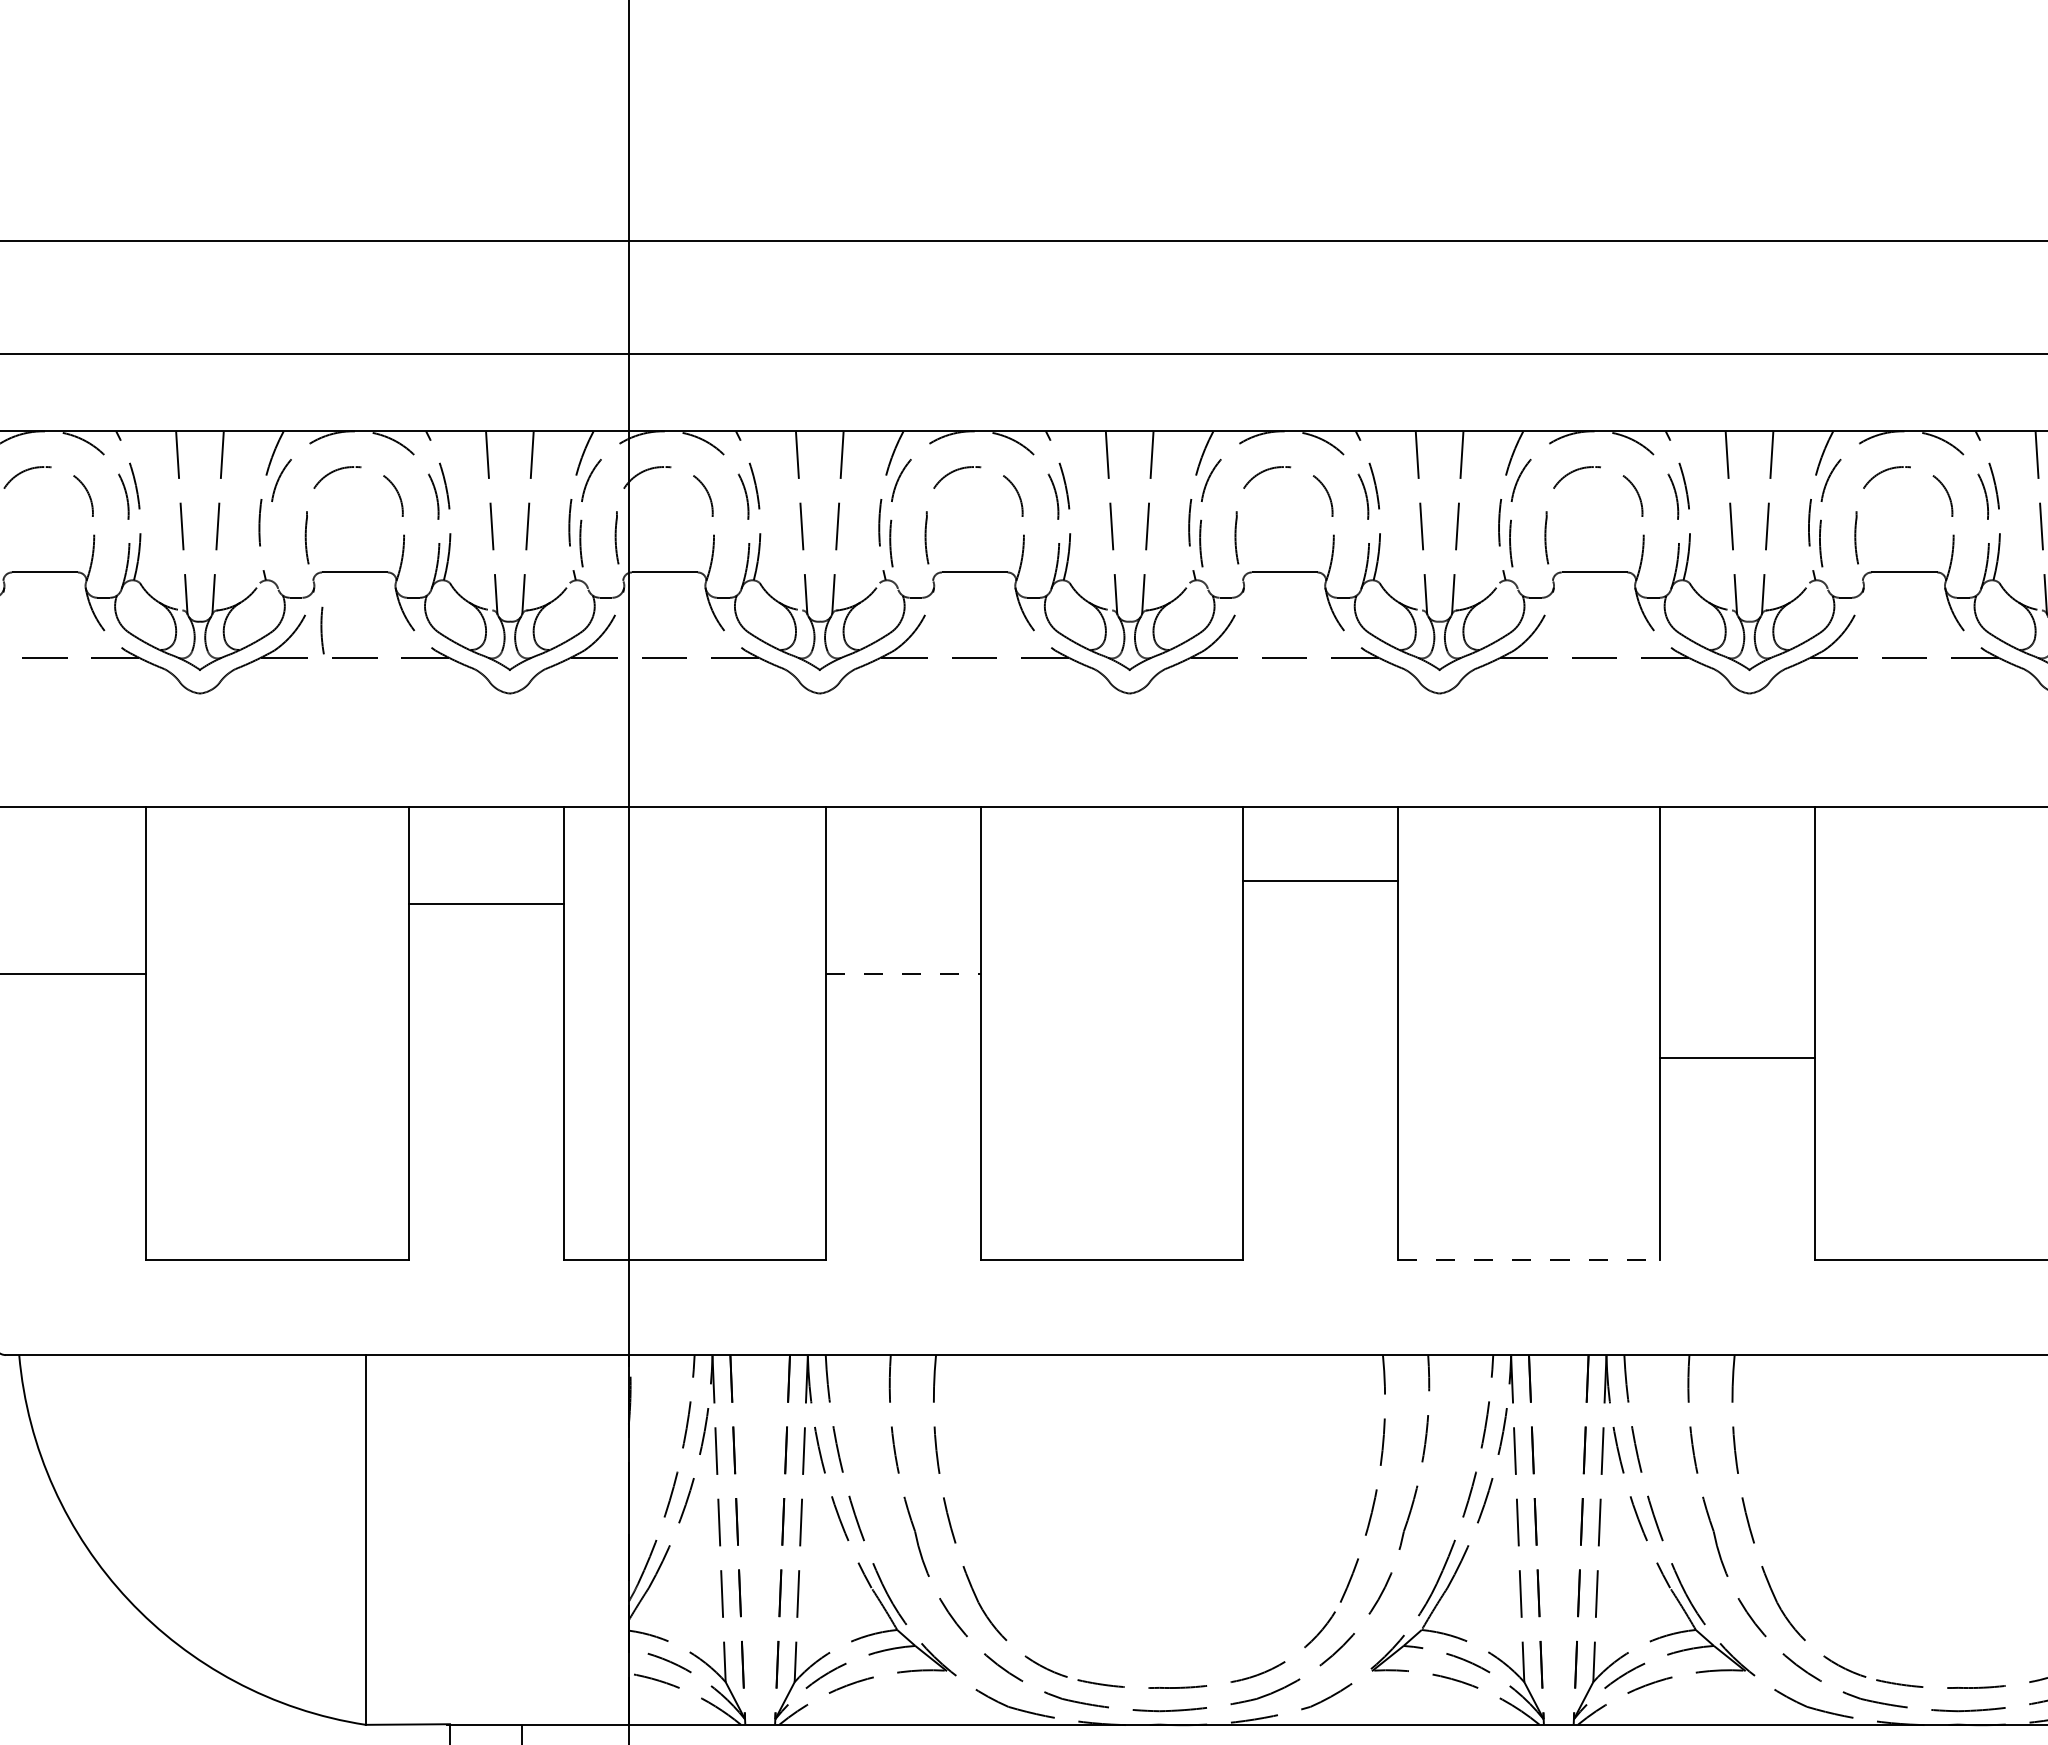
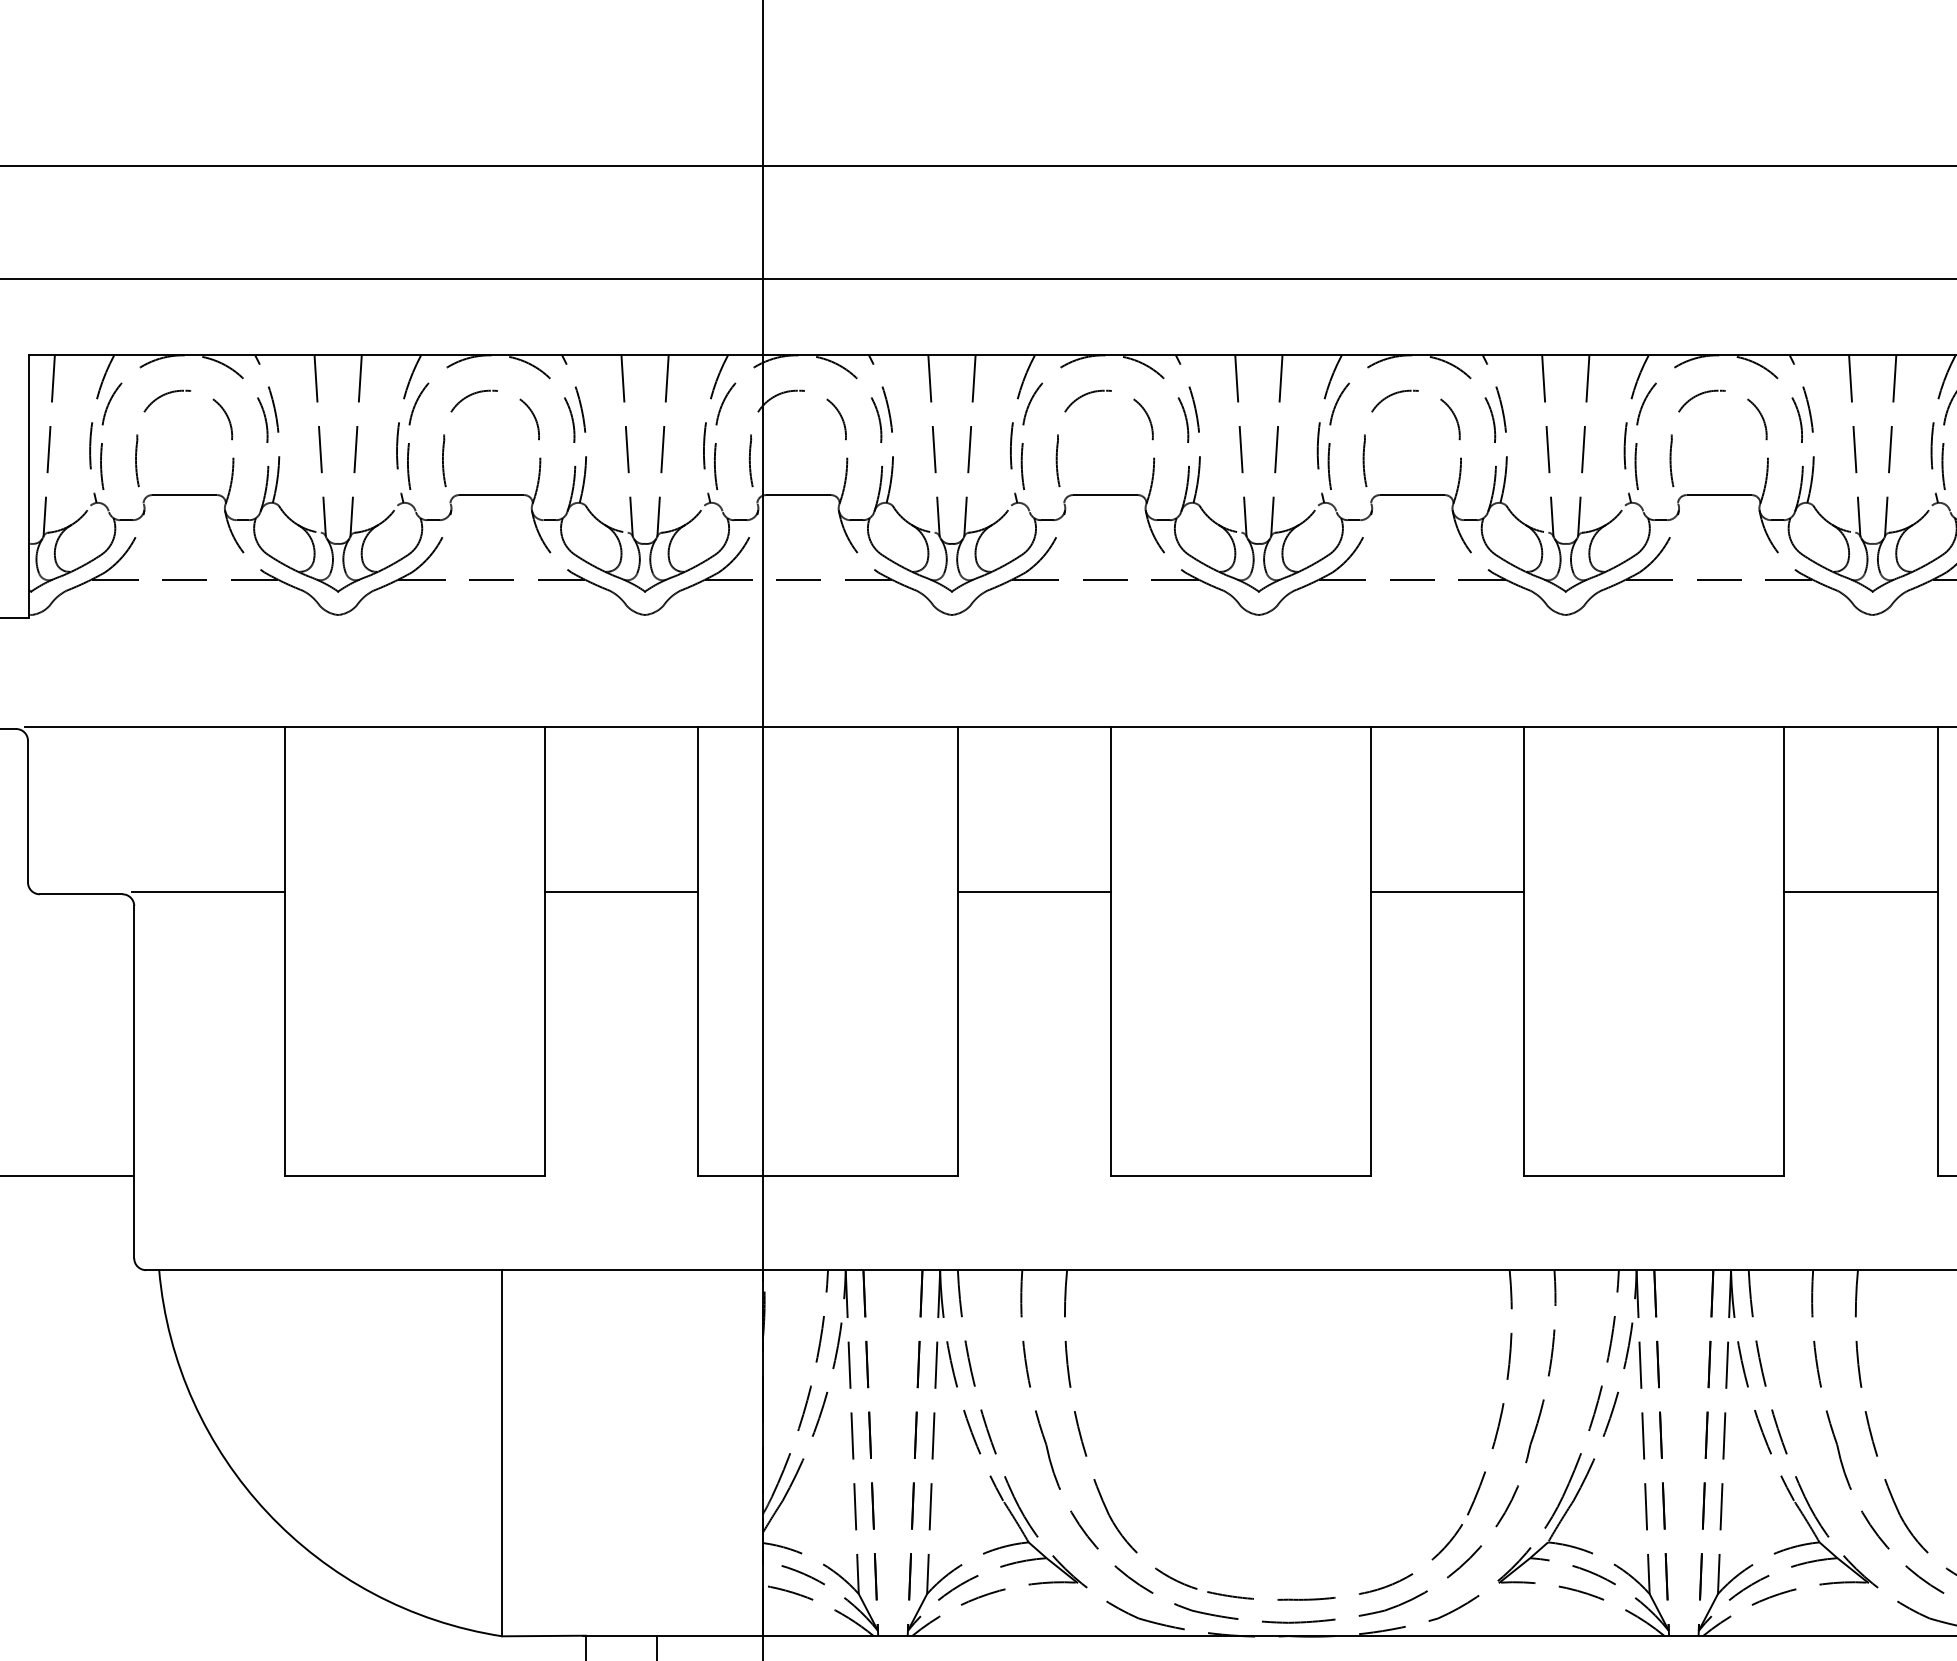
arc: (322, 630) -> (409, 466), moved
line: (1319, 880) -> (1446, 892), moved
line: (485, 903) -> (620, 892), moved
line: (903, 973) -> (1034, 892), dashed -> solid
line: (1737, 1057) -> (1860, 892), moved
line: (1529, 1259) -> (1654, 1175), dashed -> solid

